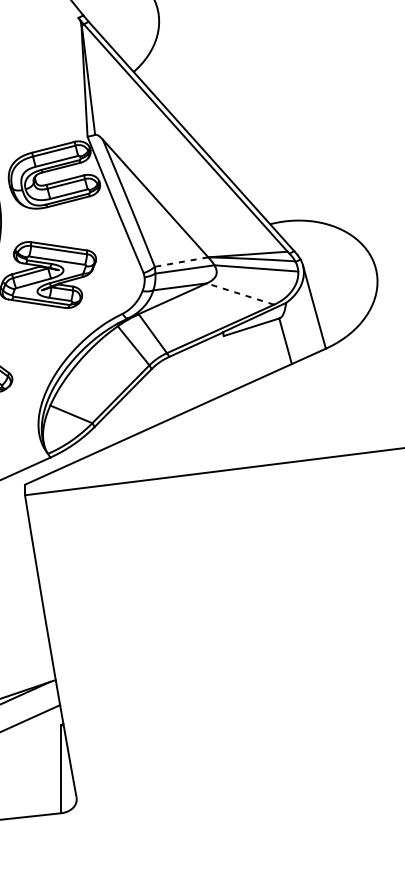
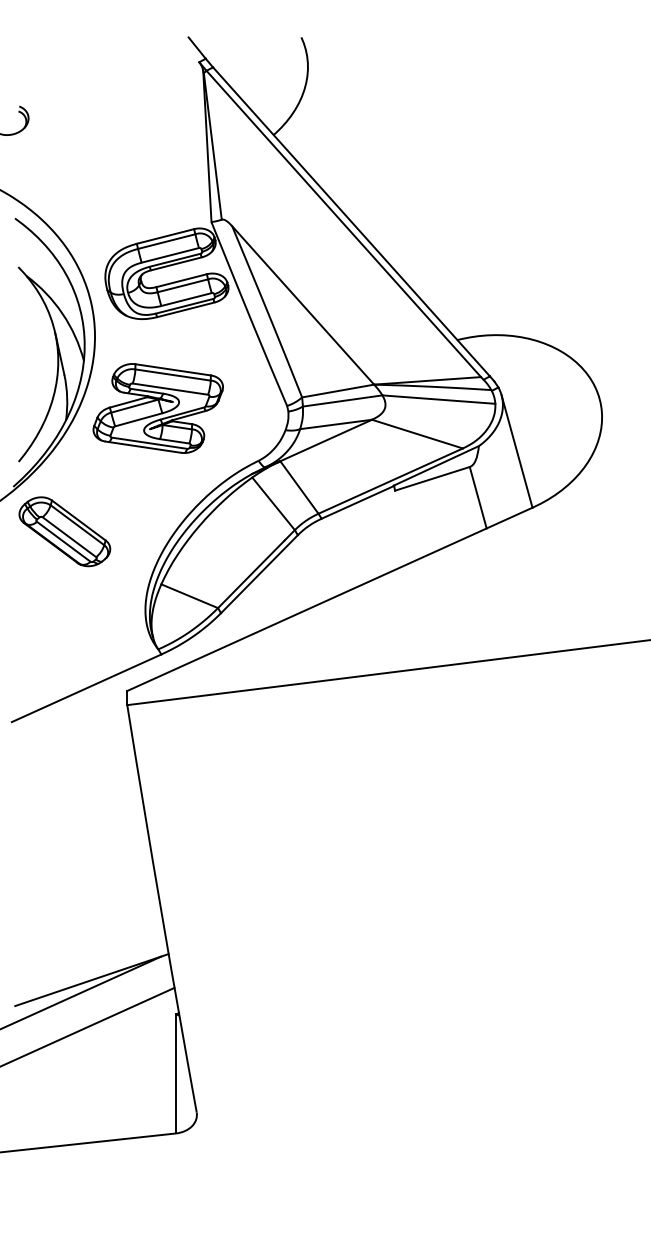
line: (181, 262) -> (338, 391), dashed -> solid
line: (240, 294) -> (417, 434), dashed -> solid

